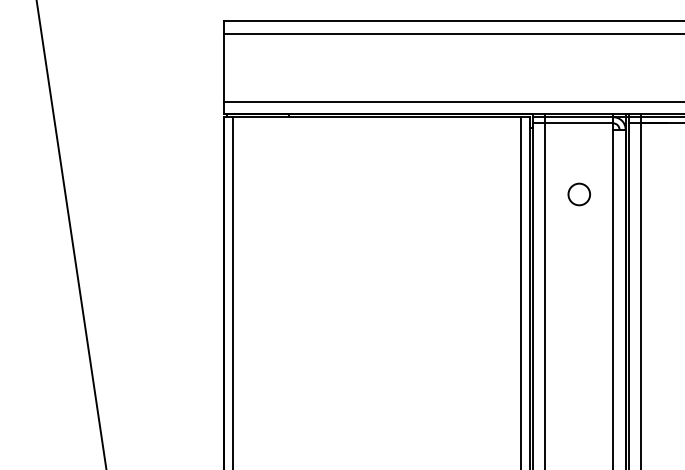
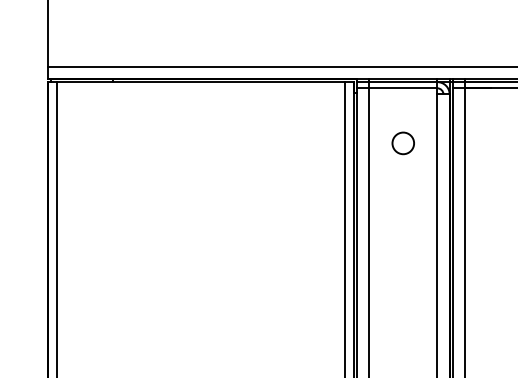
circle: (578, 194) -> (402, 143), moved

